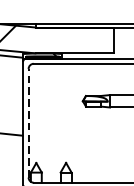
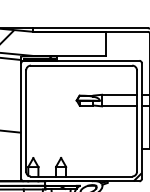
line: (28, 123) -> (26, 121), dashed -> solid

